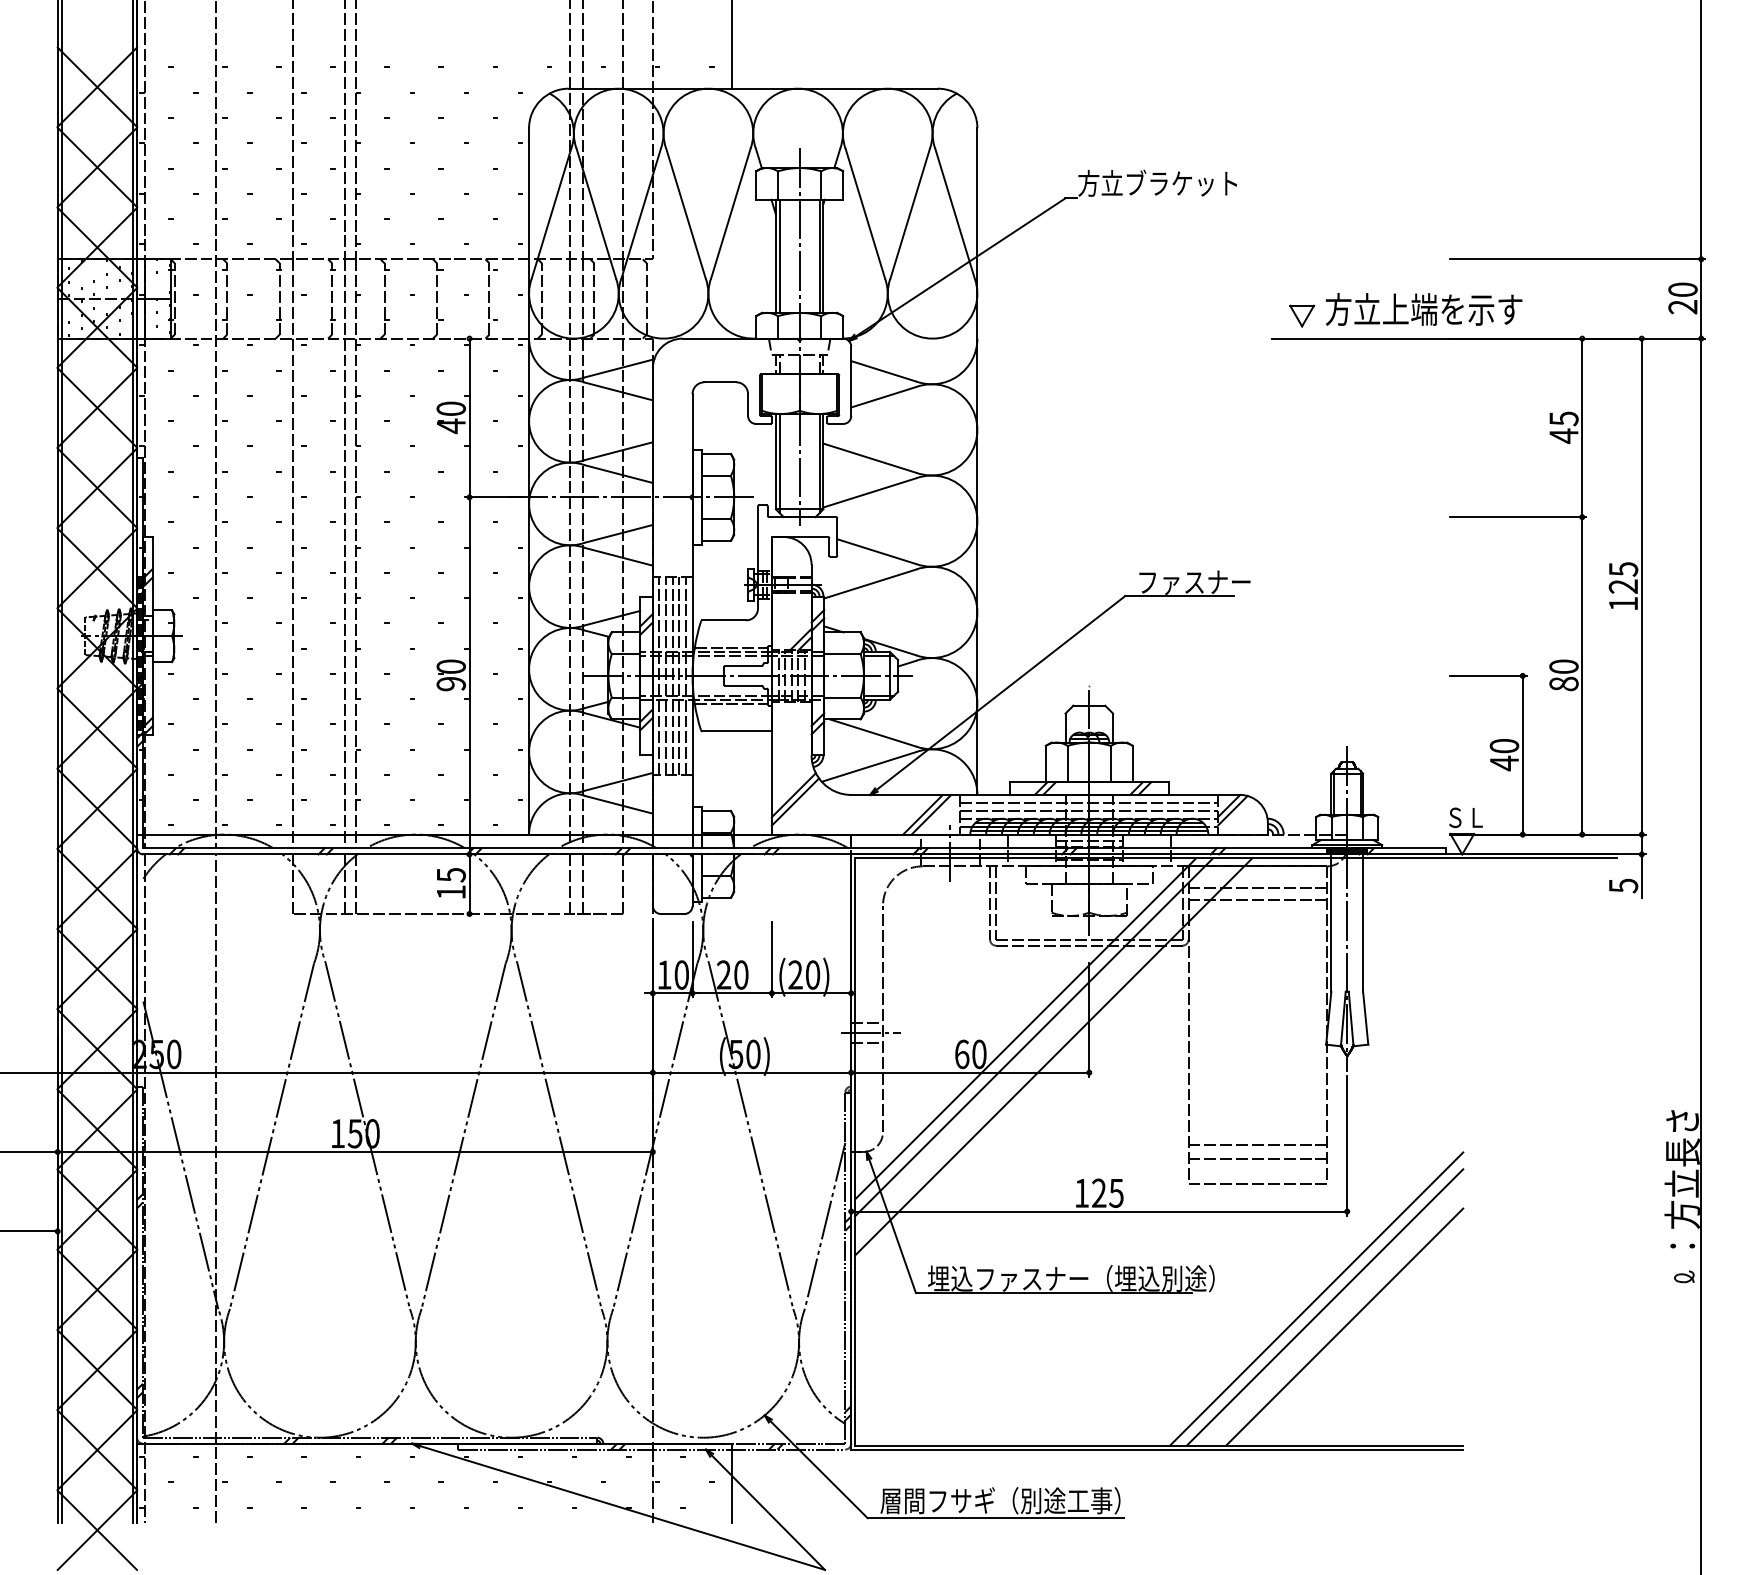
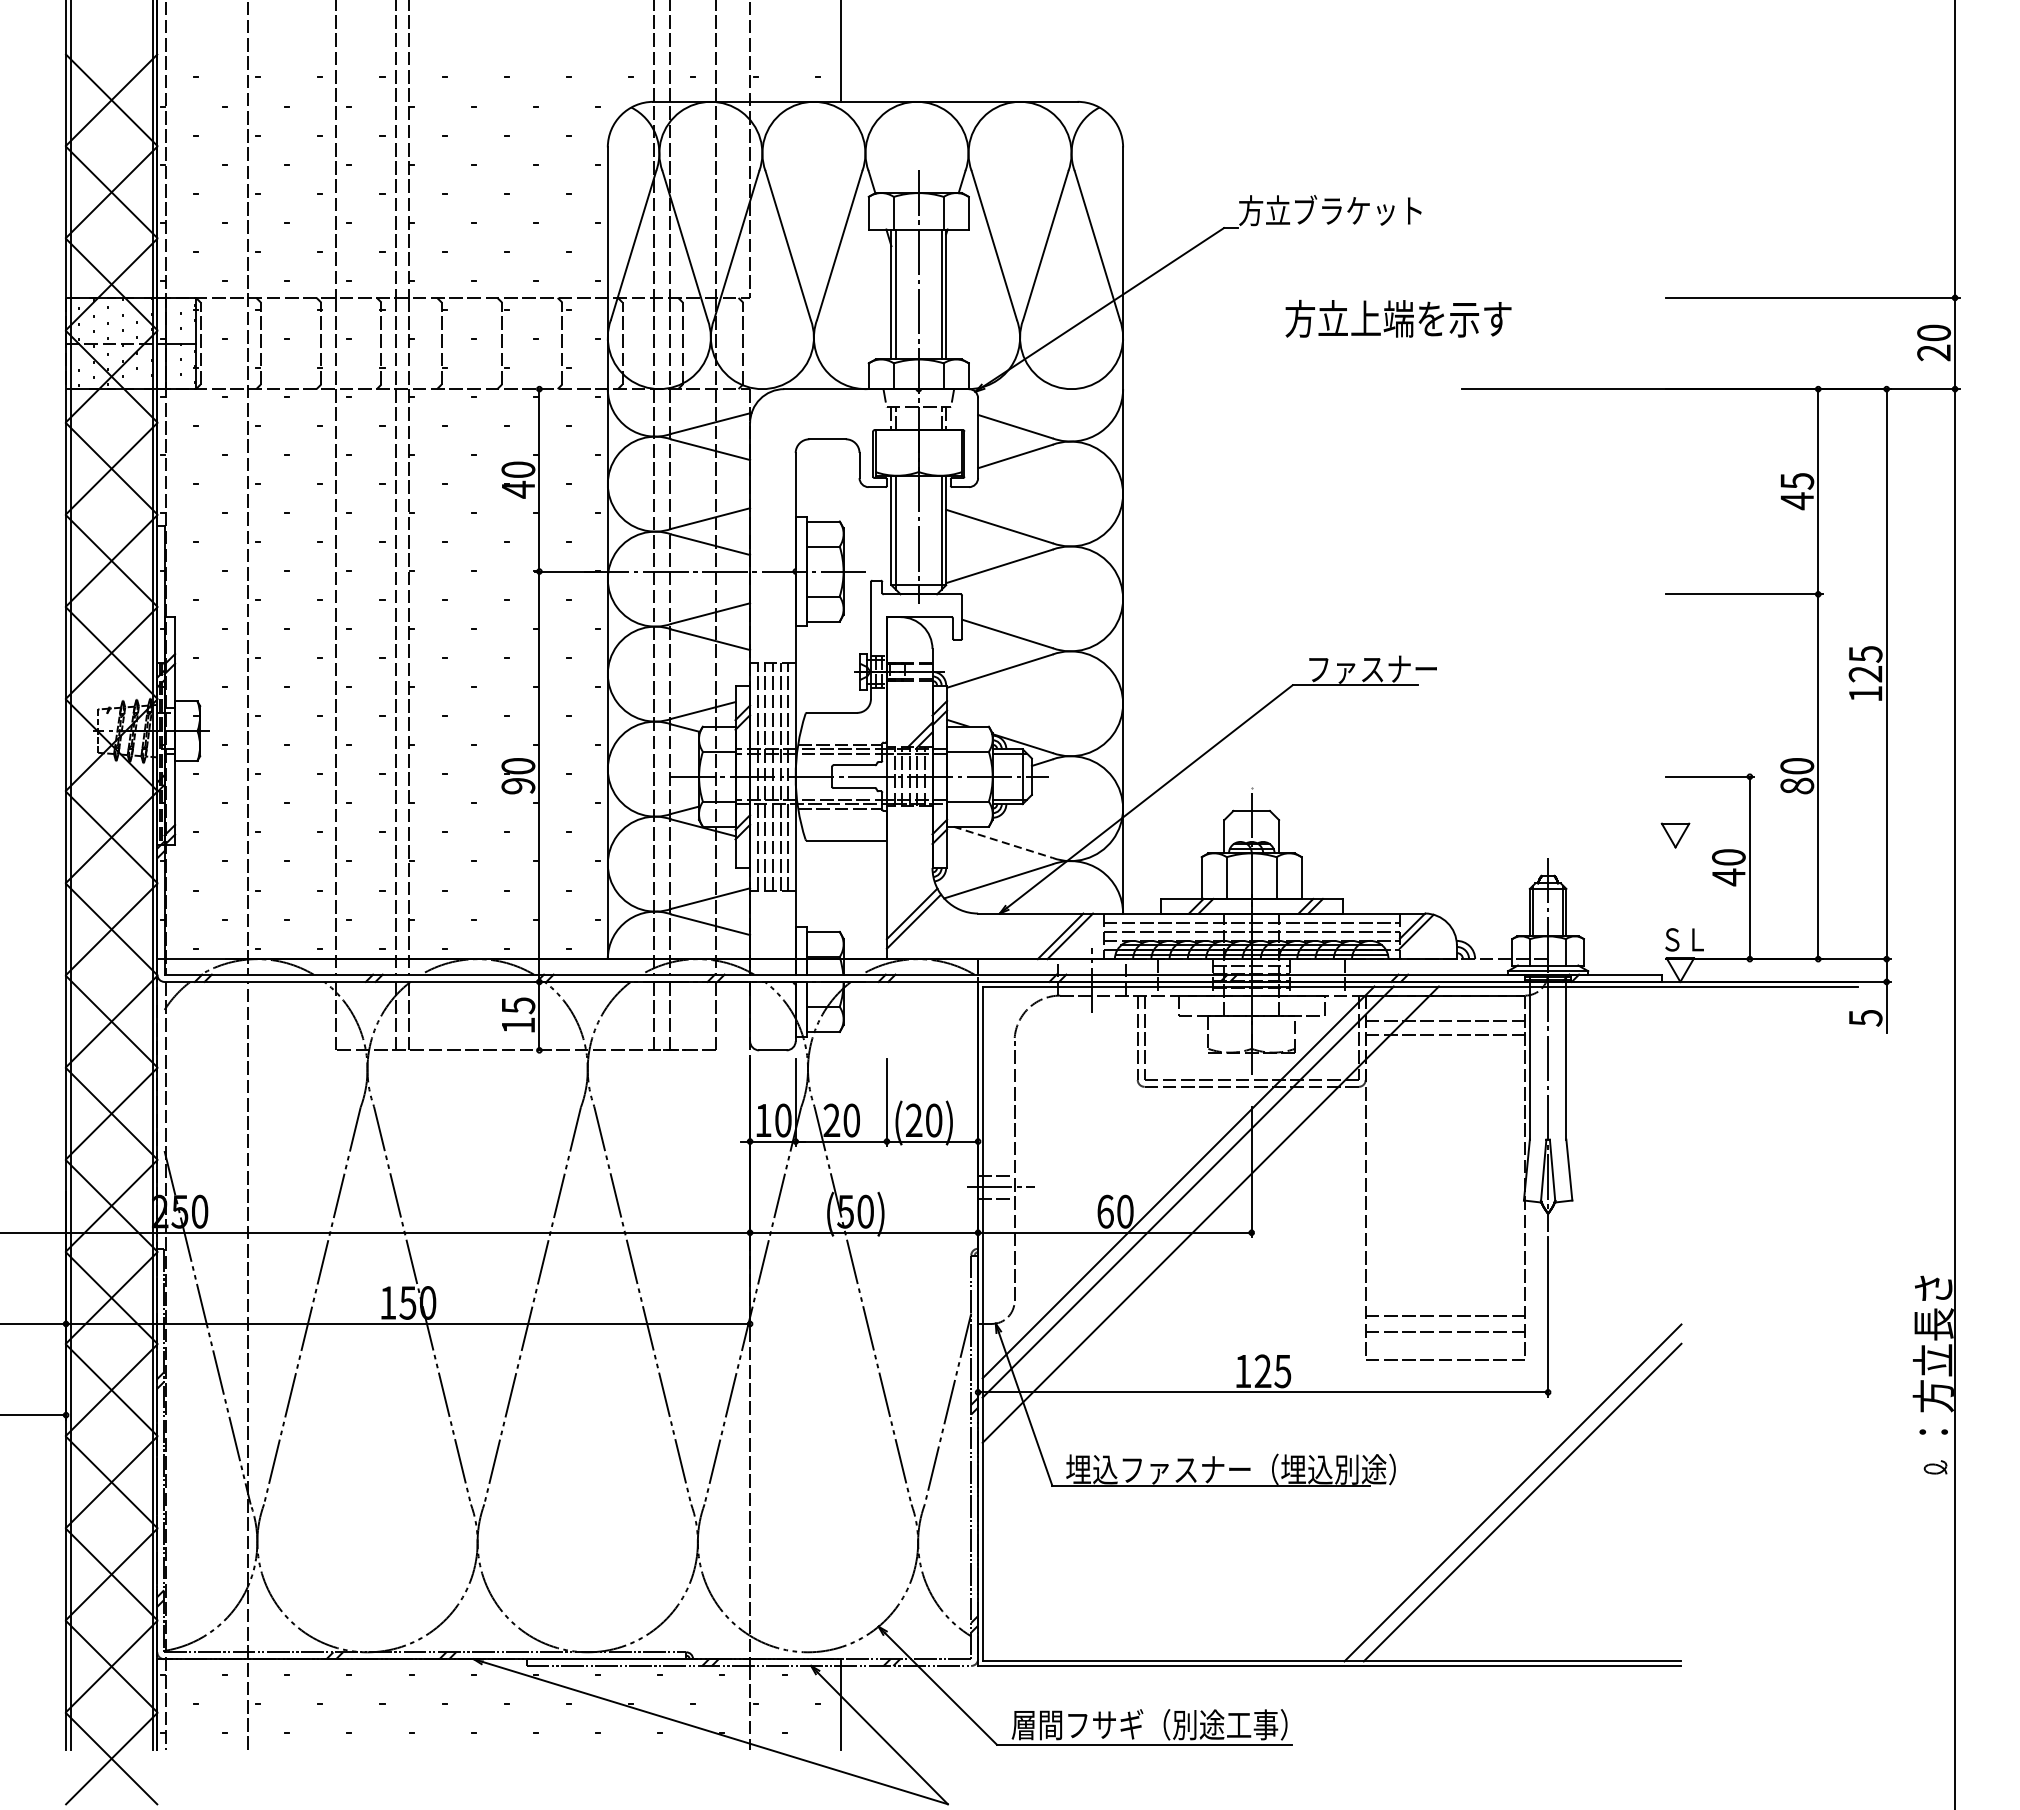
text: (1424, 309) -> (1399, 318), moved
part: (1302, 315) -> (1676, 834), moved
line: (873, 733) -> (1003, 842), solid -> dashed
line: (1344, 1326) -> (1544, 1524), removed

